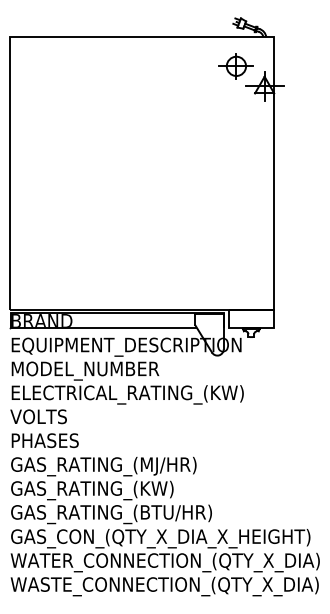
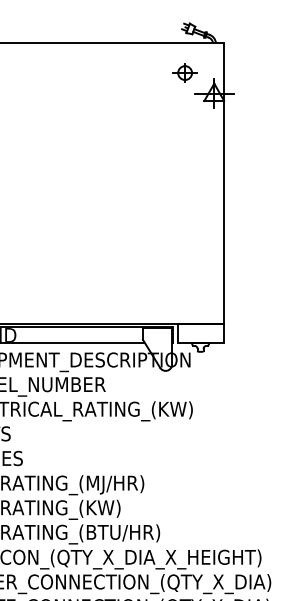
part: (235, 66) -> (184, 73), size x0.7

